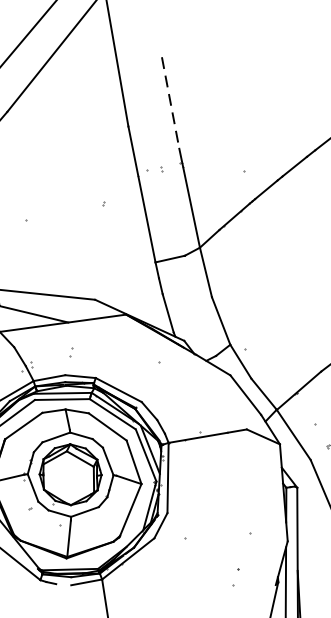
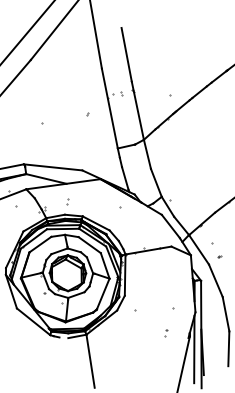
line: (170, 104) -> (126, 55), dashed -> solid
part: (238, 577) -> (166, 333), size x0.62

